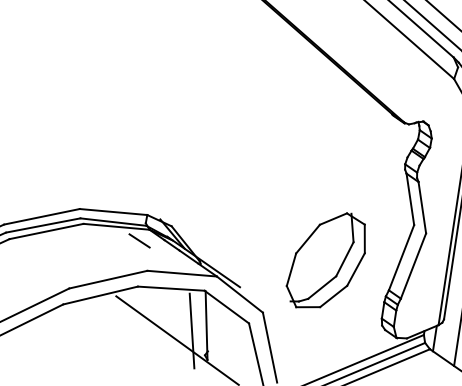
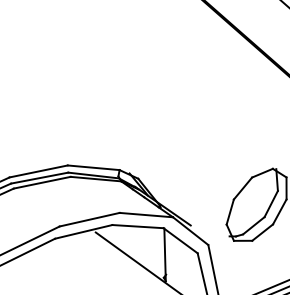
line: (139, 240) -> (113, 189), removed
line: (191, 330) -> (153, 258), removed

